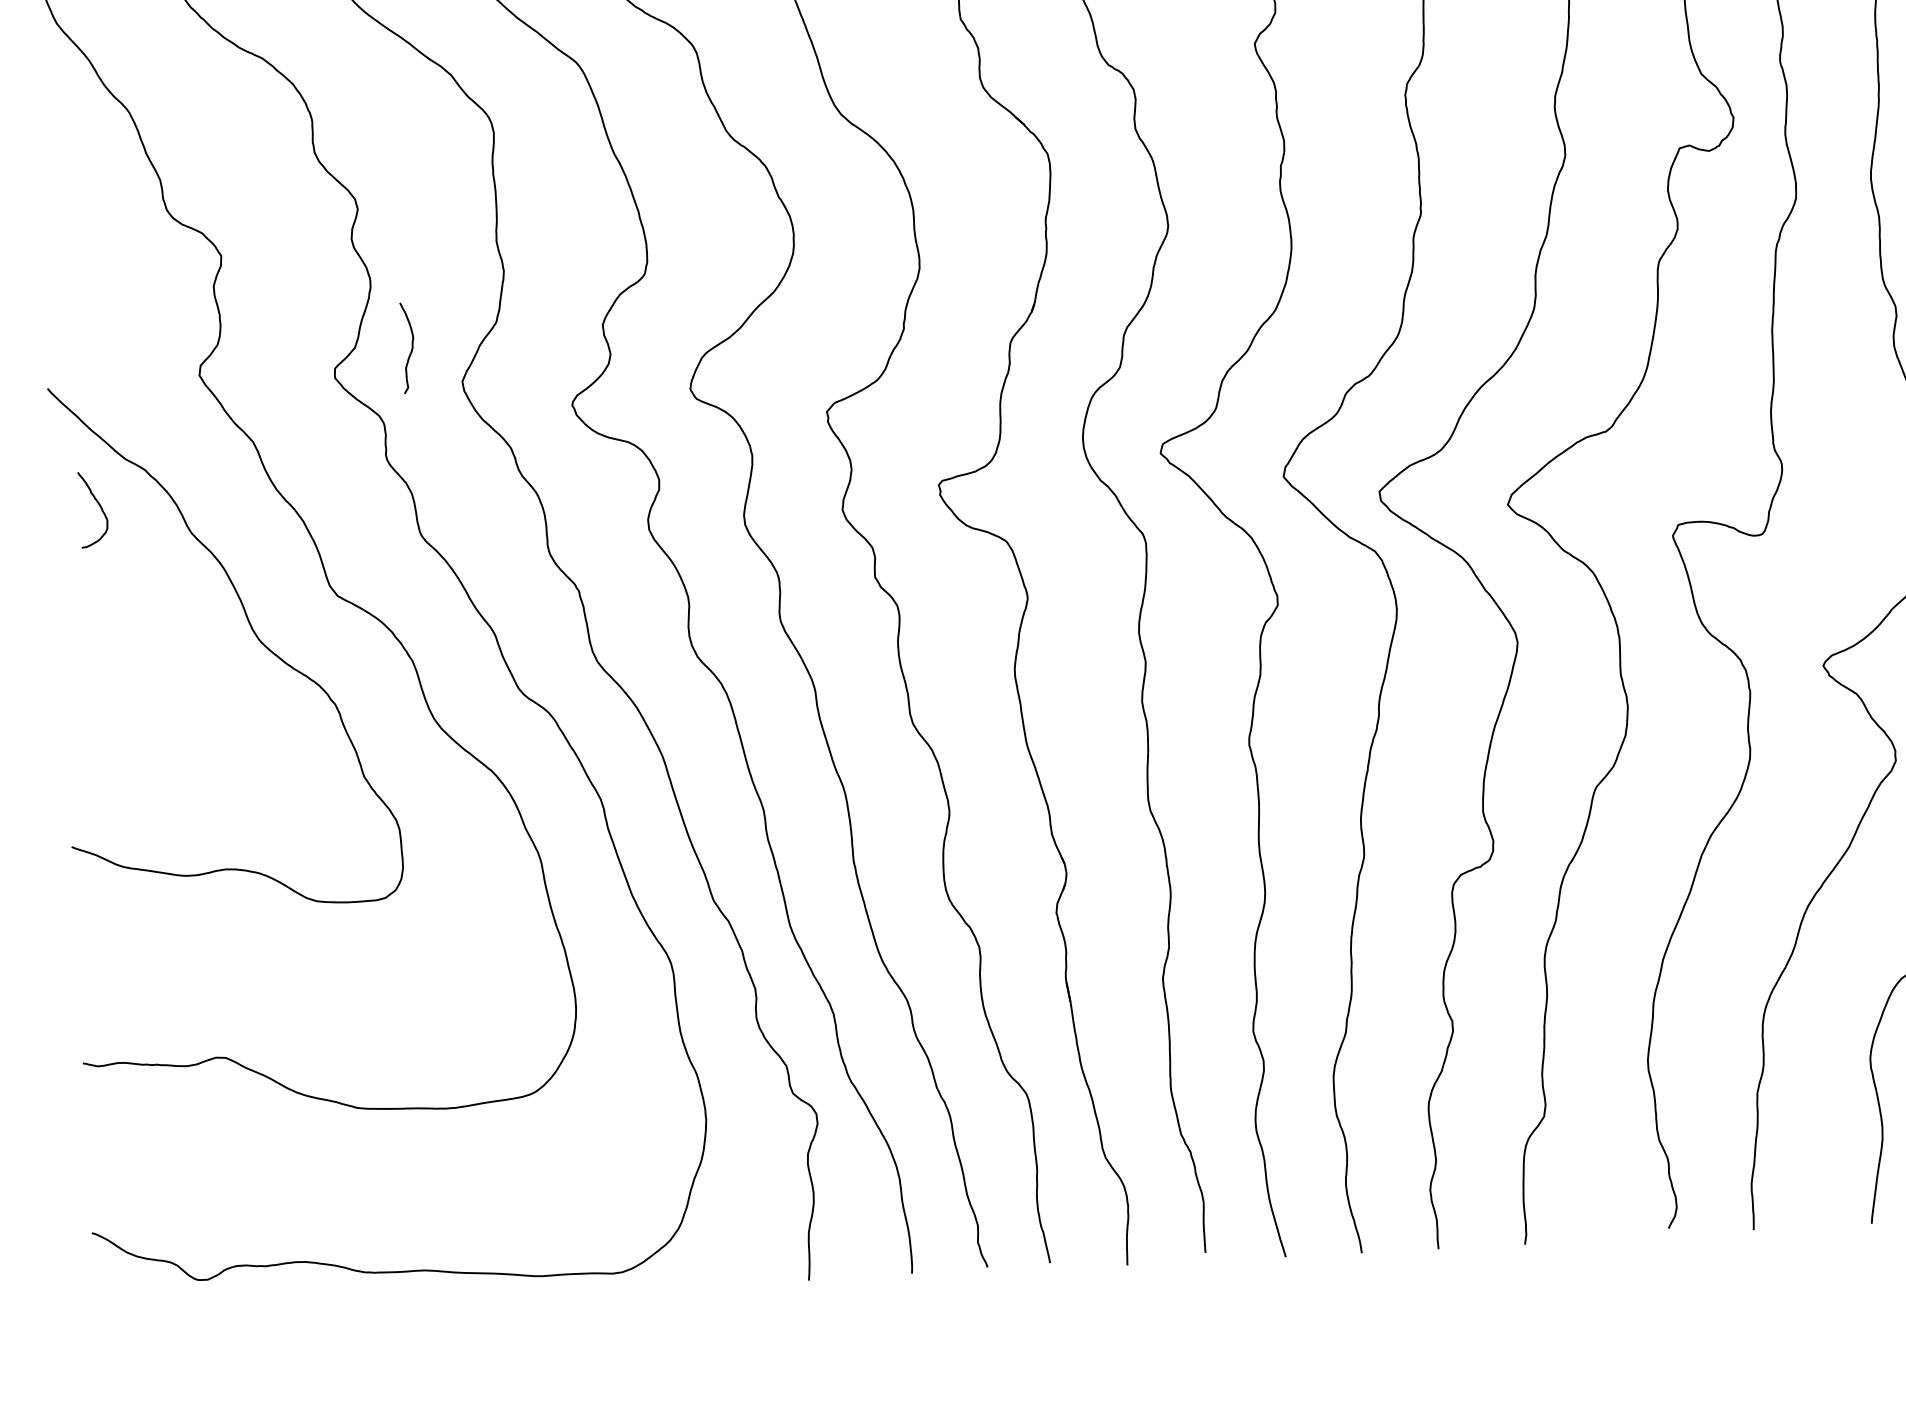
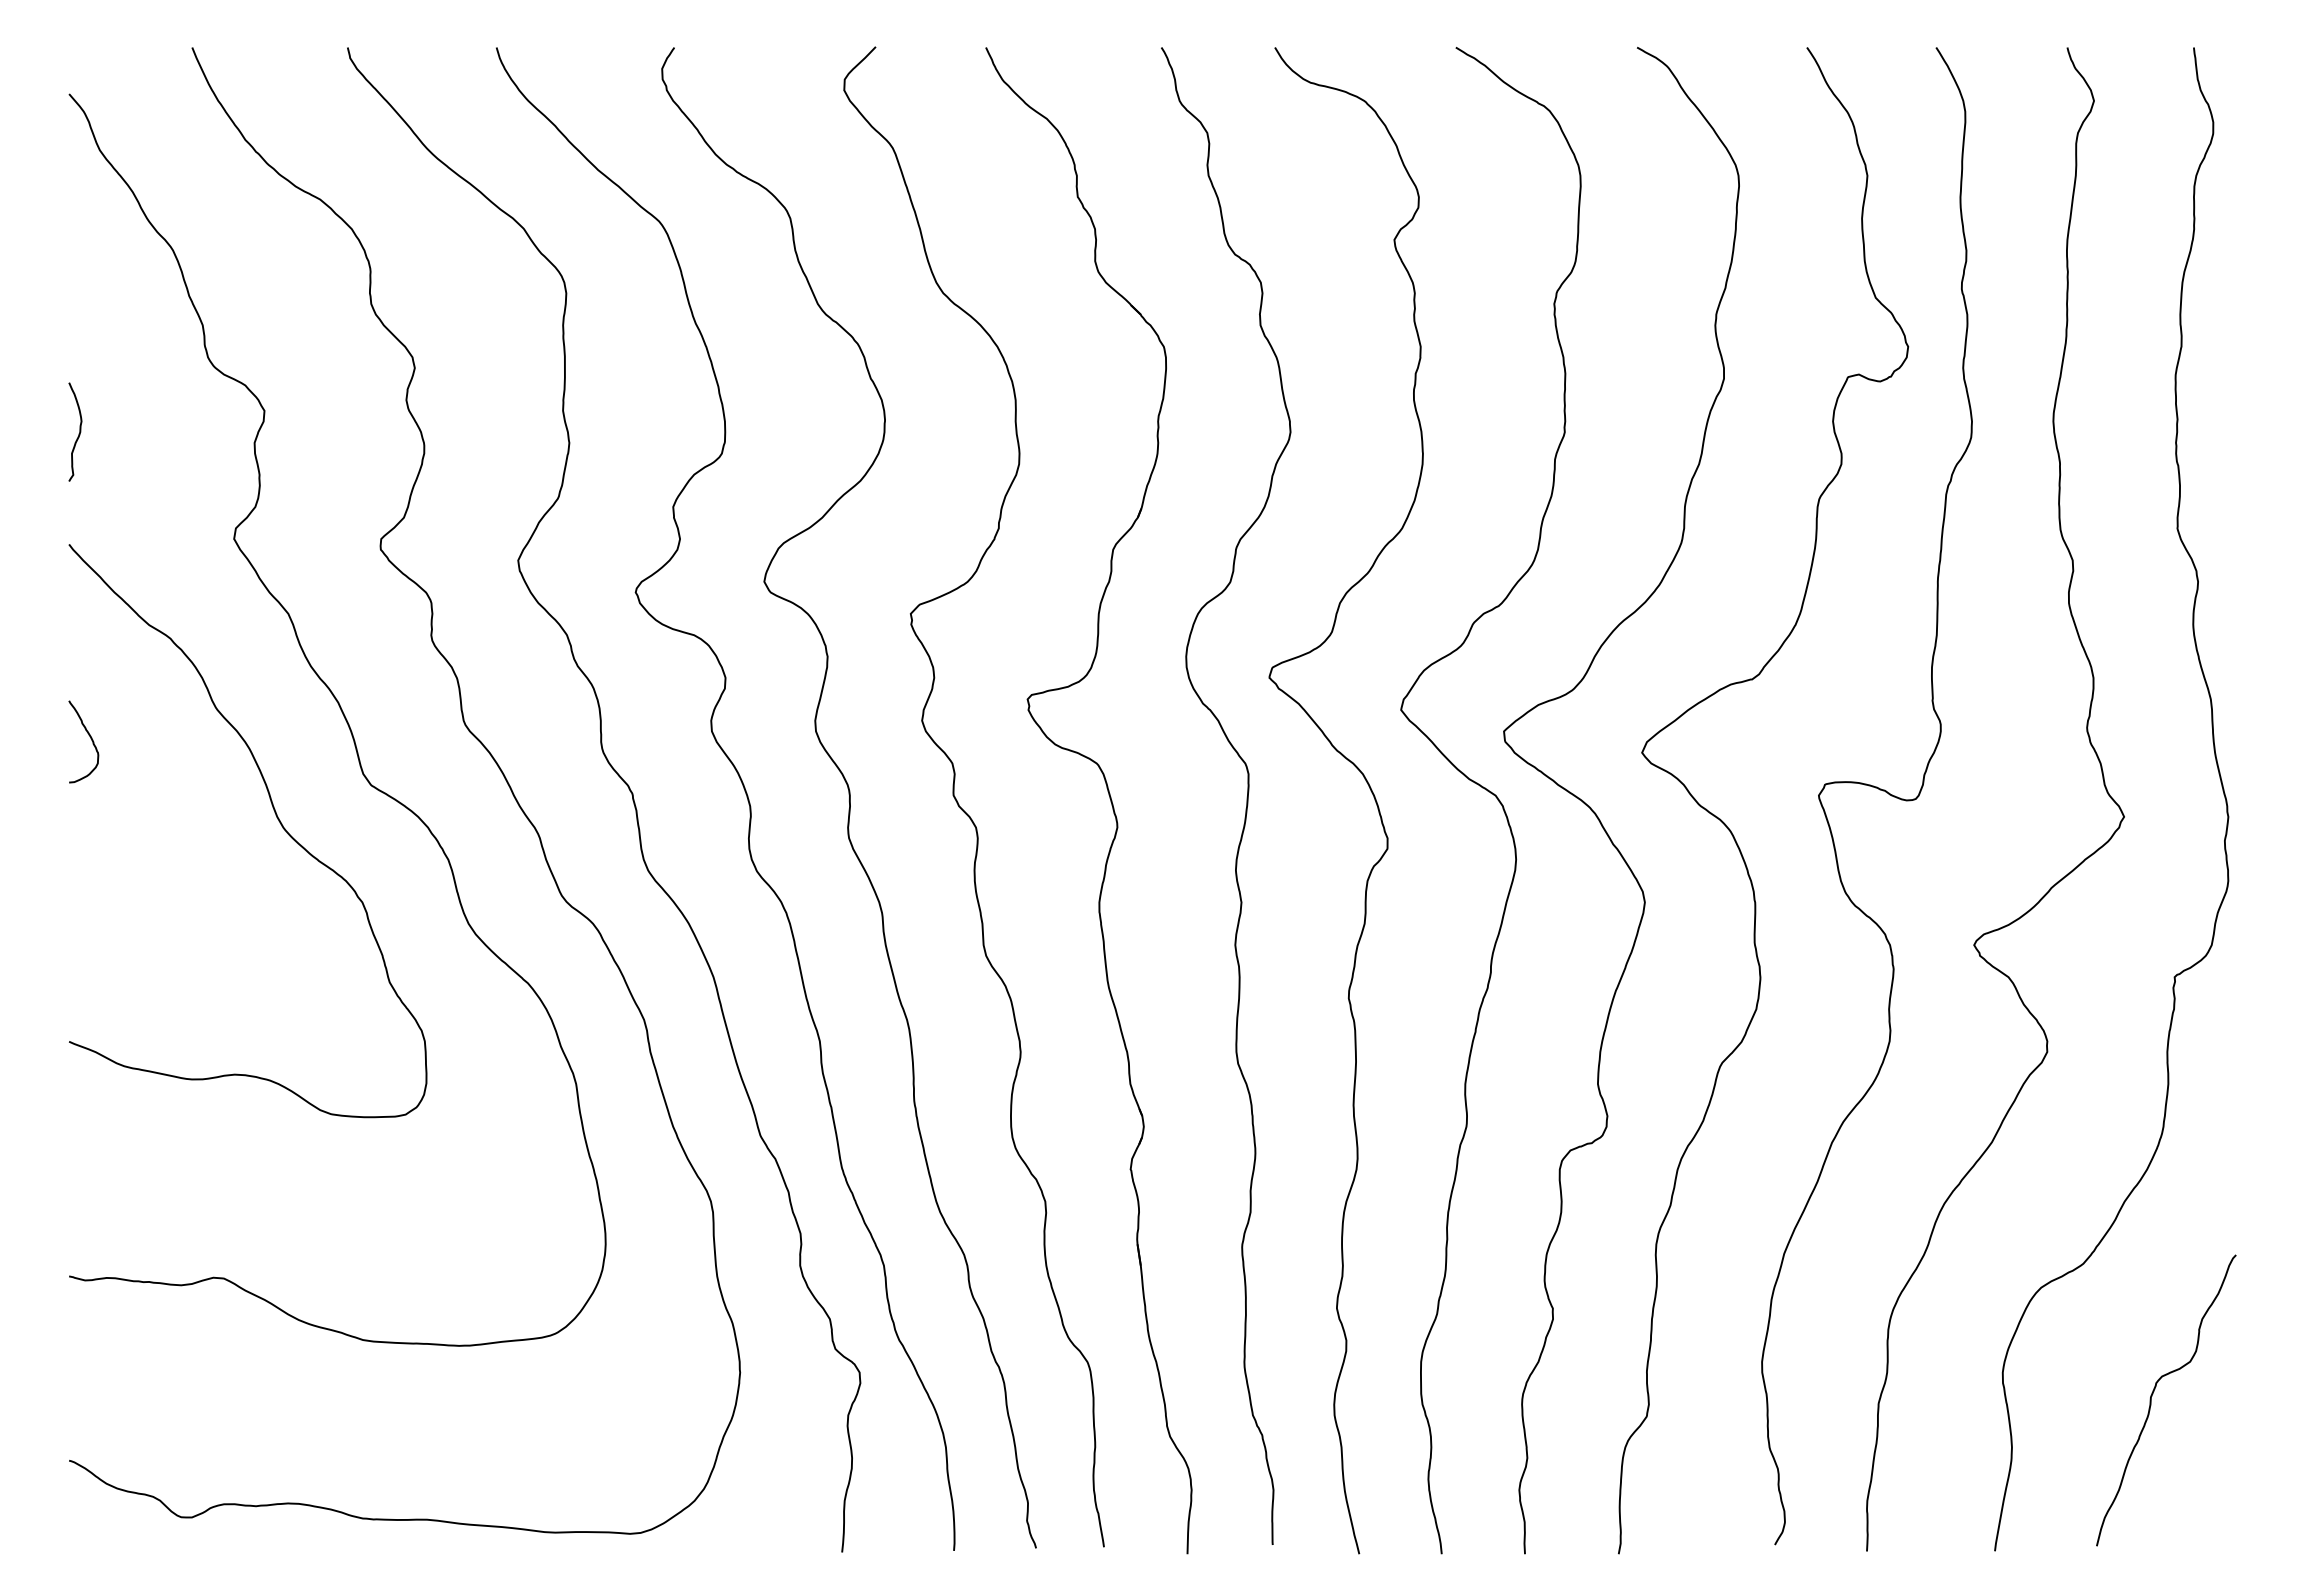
curve: (411, 349) -> (78, 433), moved
curve: (99, 506) -> (90, 738), moved

